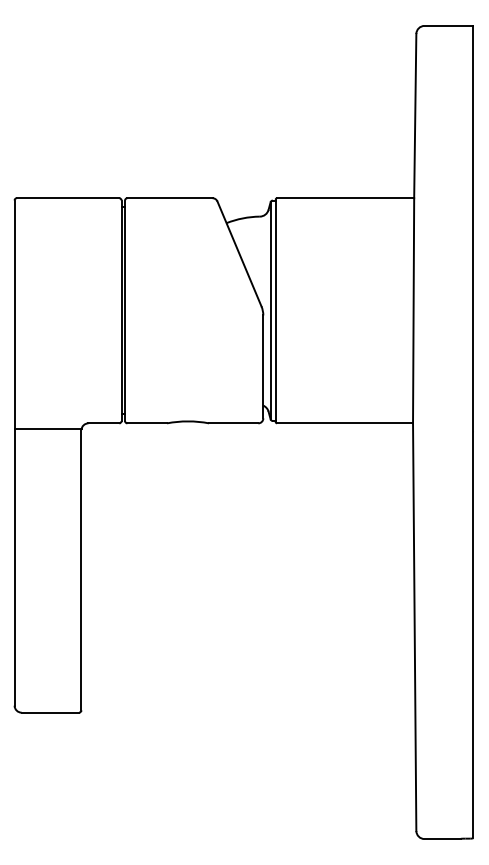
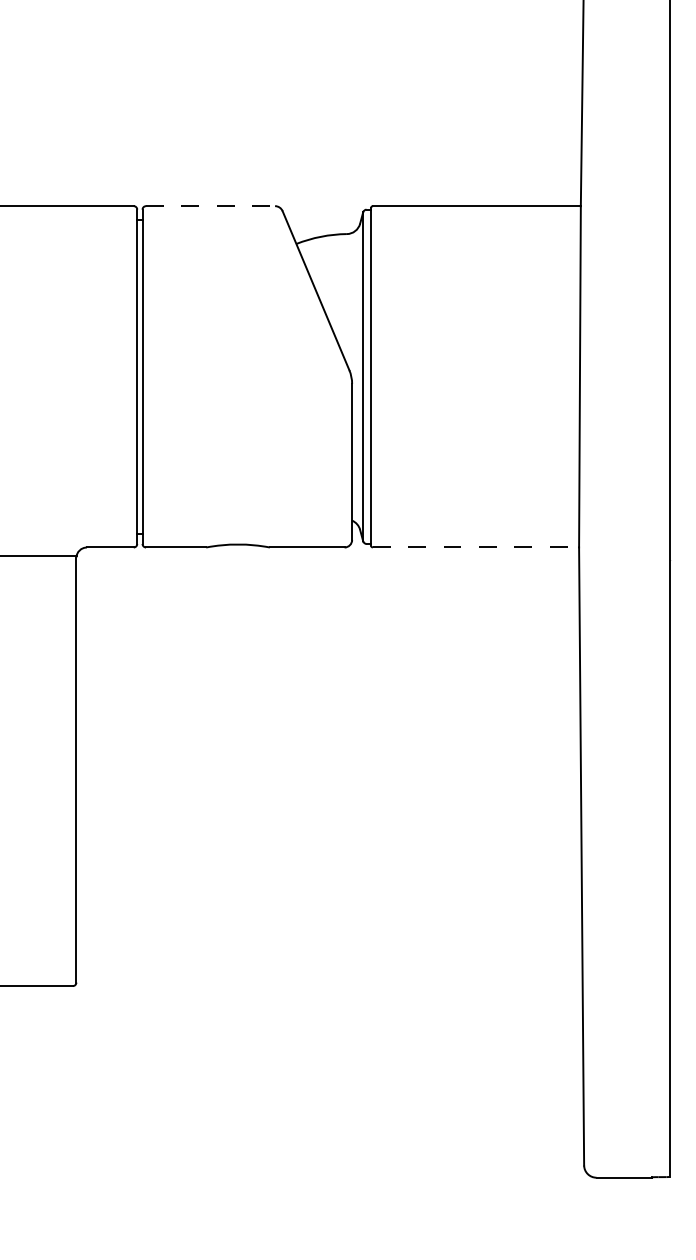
line: (169, 198) -> (209, 206), solid -> dashed
line: (345, 423) -> (476, 547), solid -> dashed

